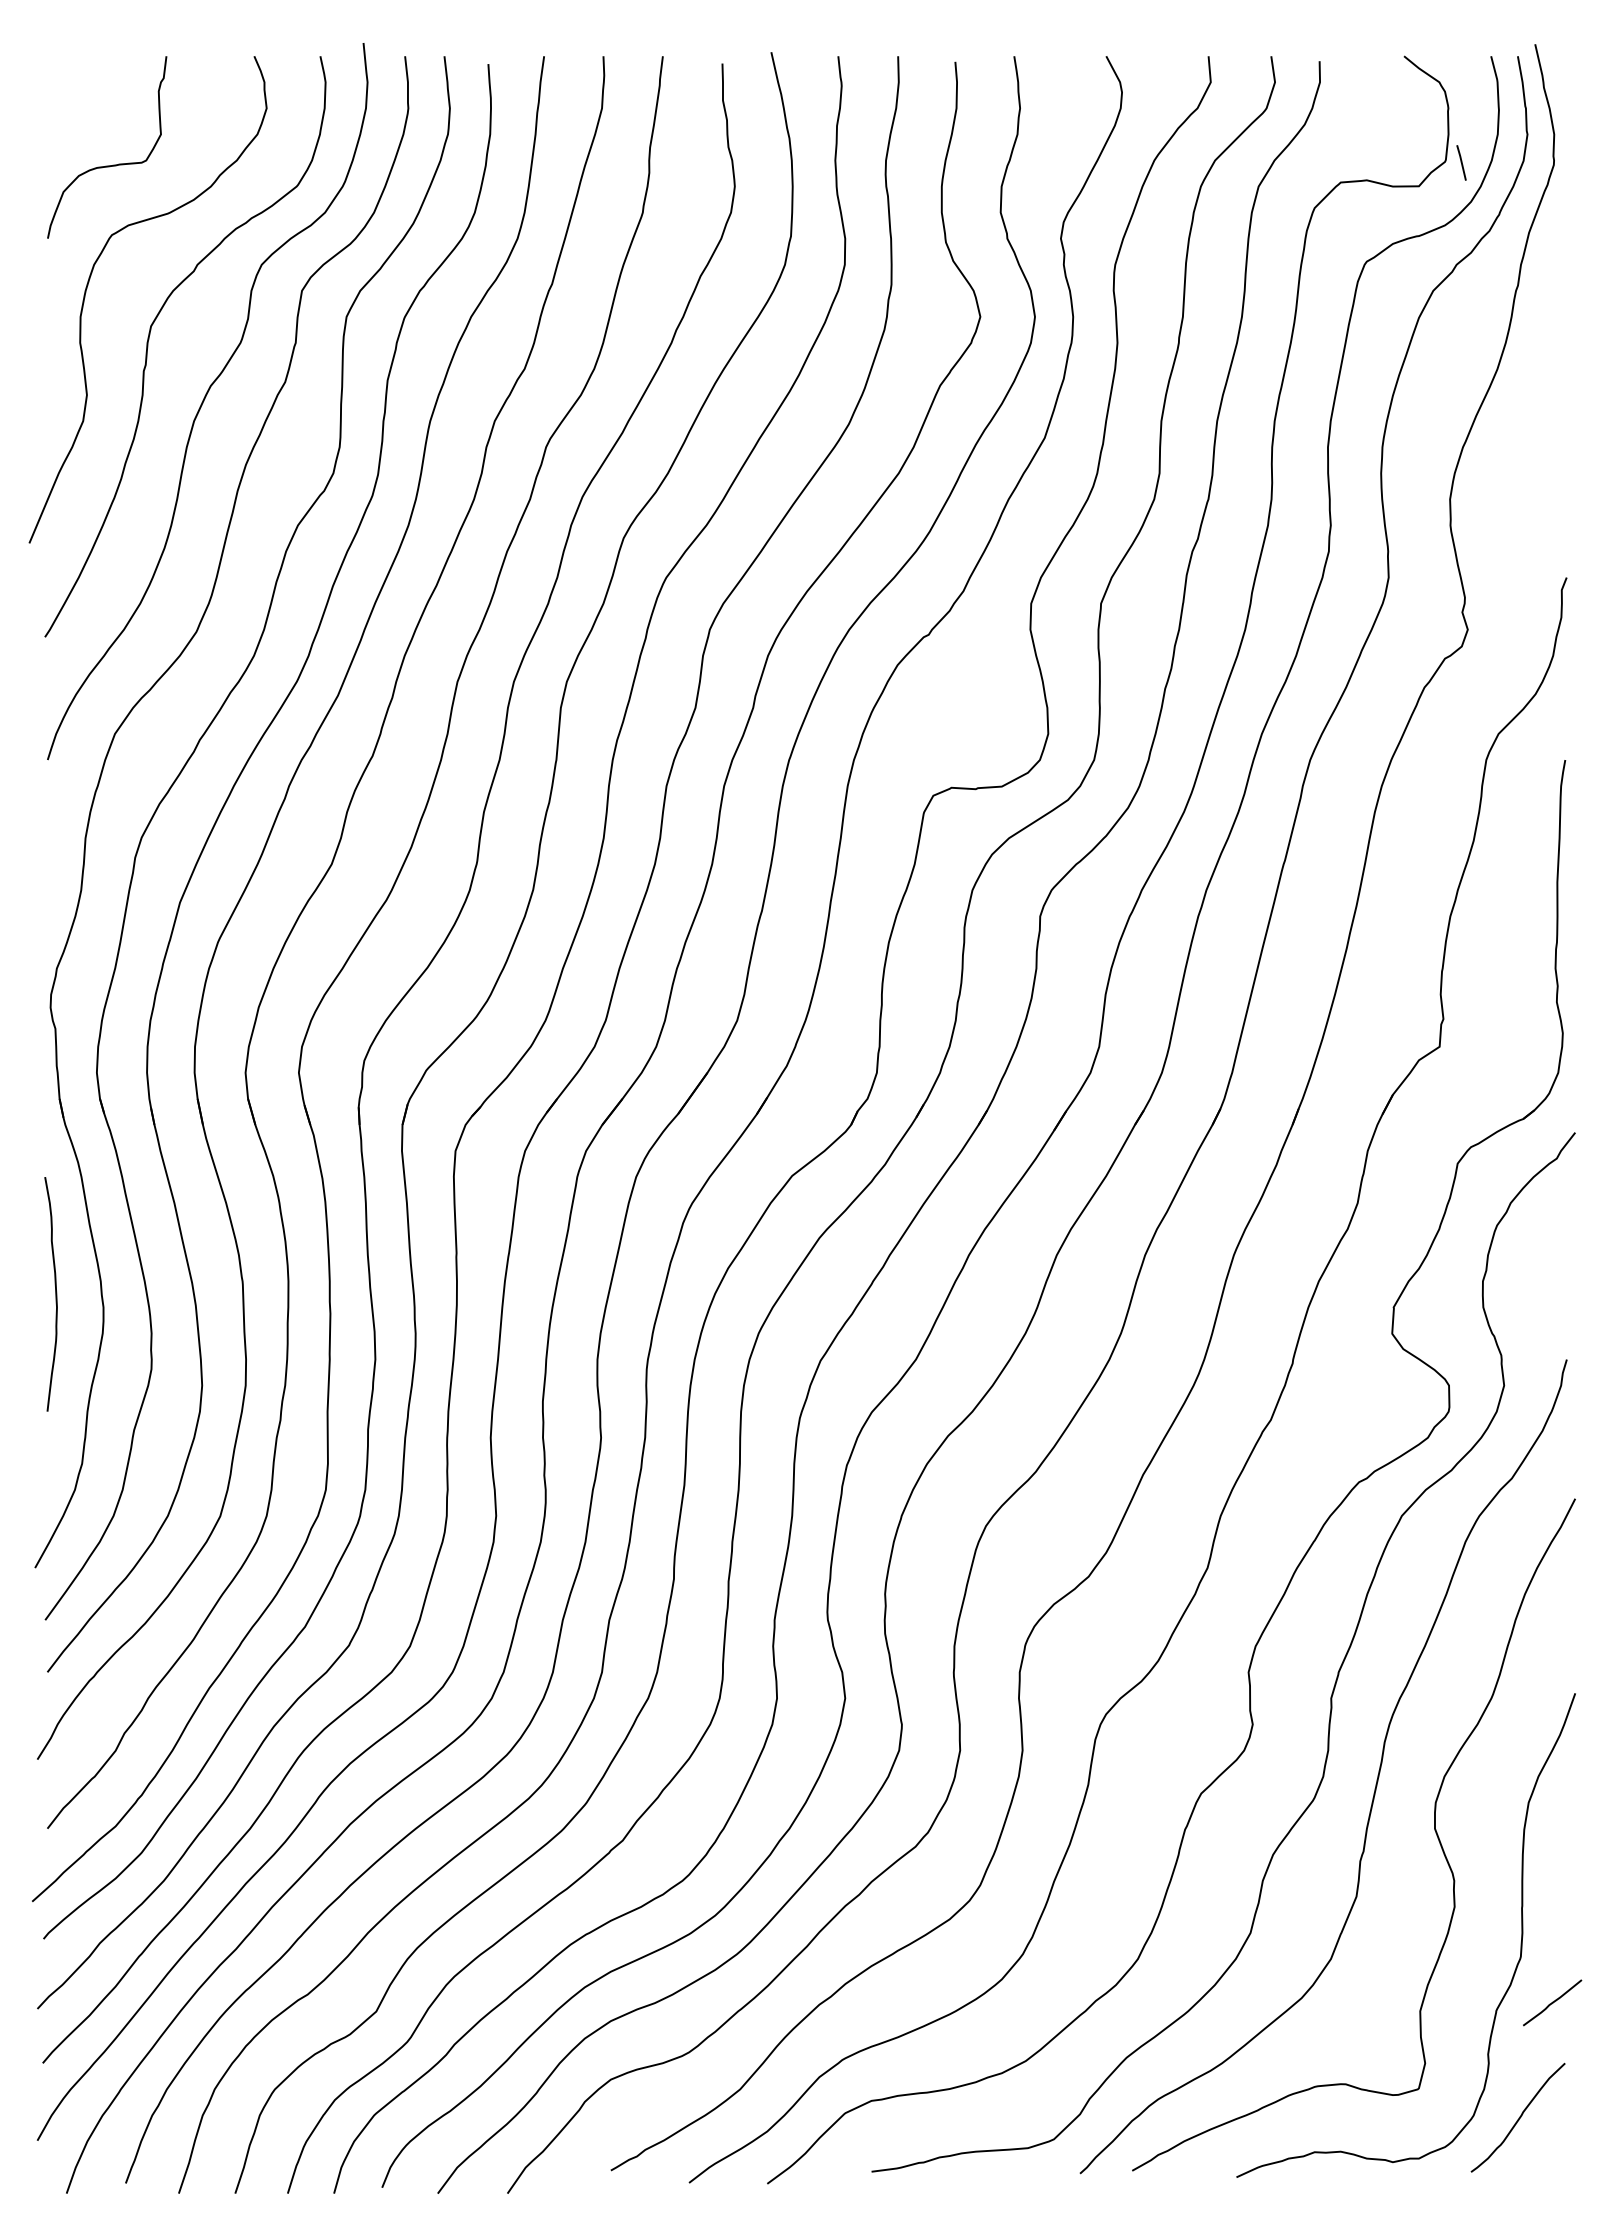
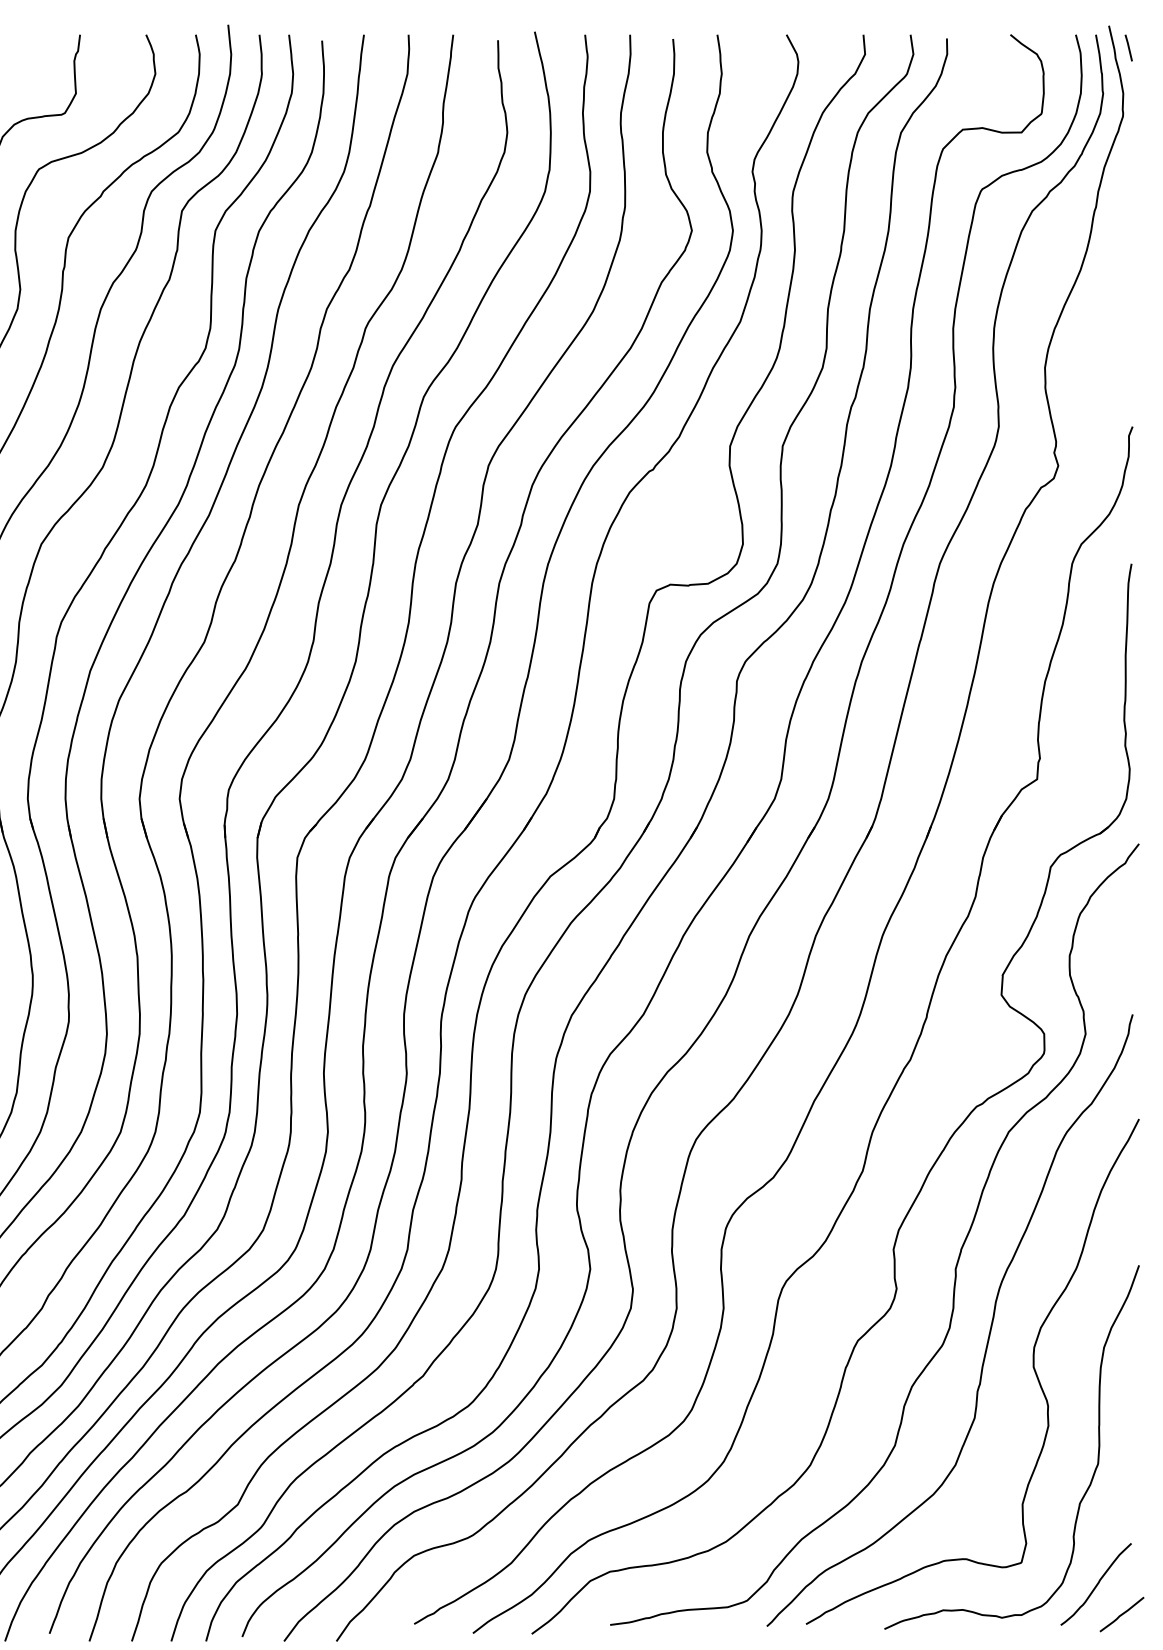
line: (1461, 162) -> (1128, 47), moved
line: (1552, 2002) -> (1121, 1614), moved

